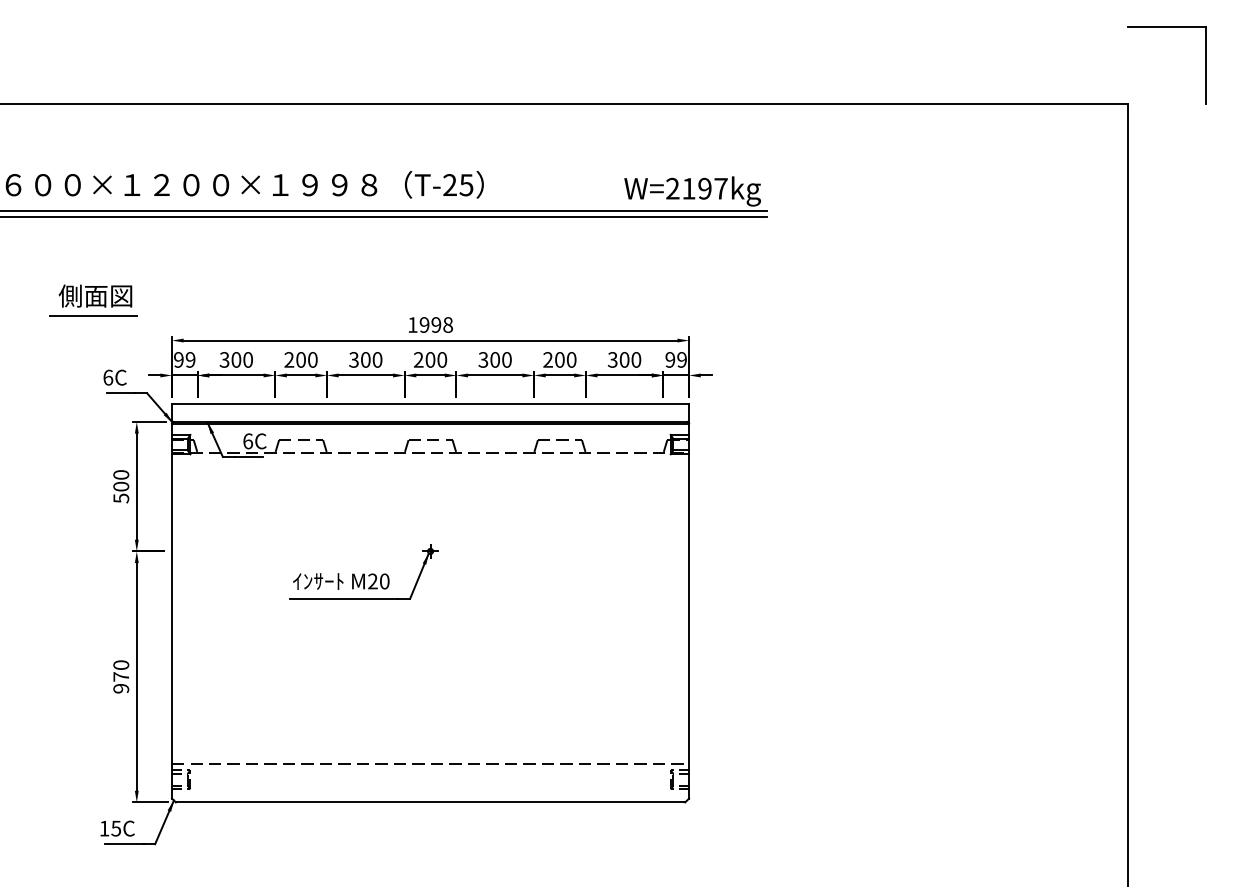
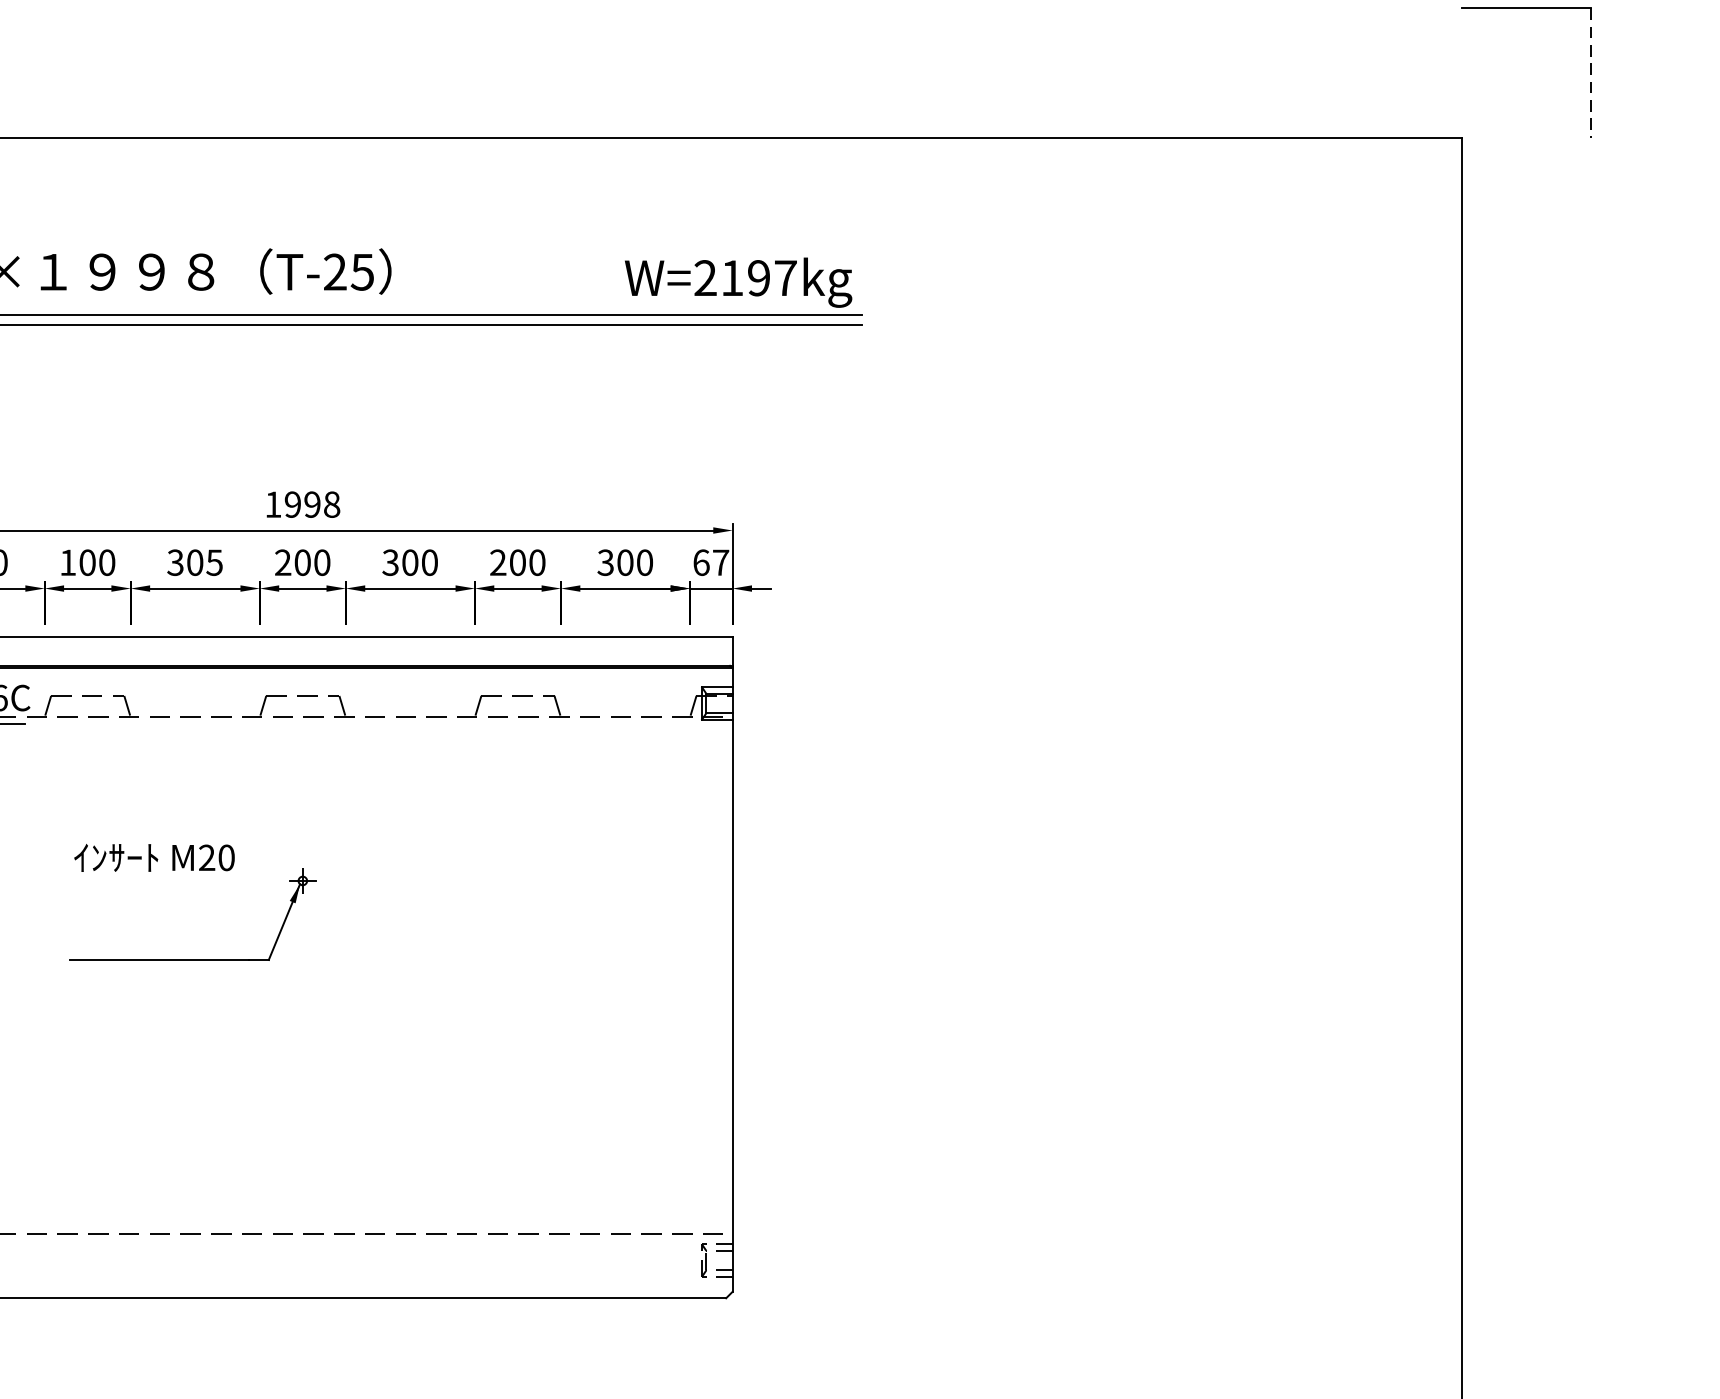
line: (1205, 65) -> (1591, 73), solid -> dashed
text: (289, 359) -> (68, 561), 200 -> 100
text: (377, 359) -> (214, 561), 300 -> 305
text: (675, 359) -> (710, 561), 99 -> 67
text: (341, 581) -> (154, 857), moved

